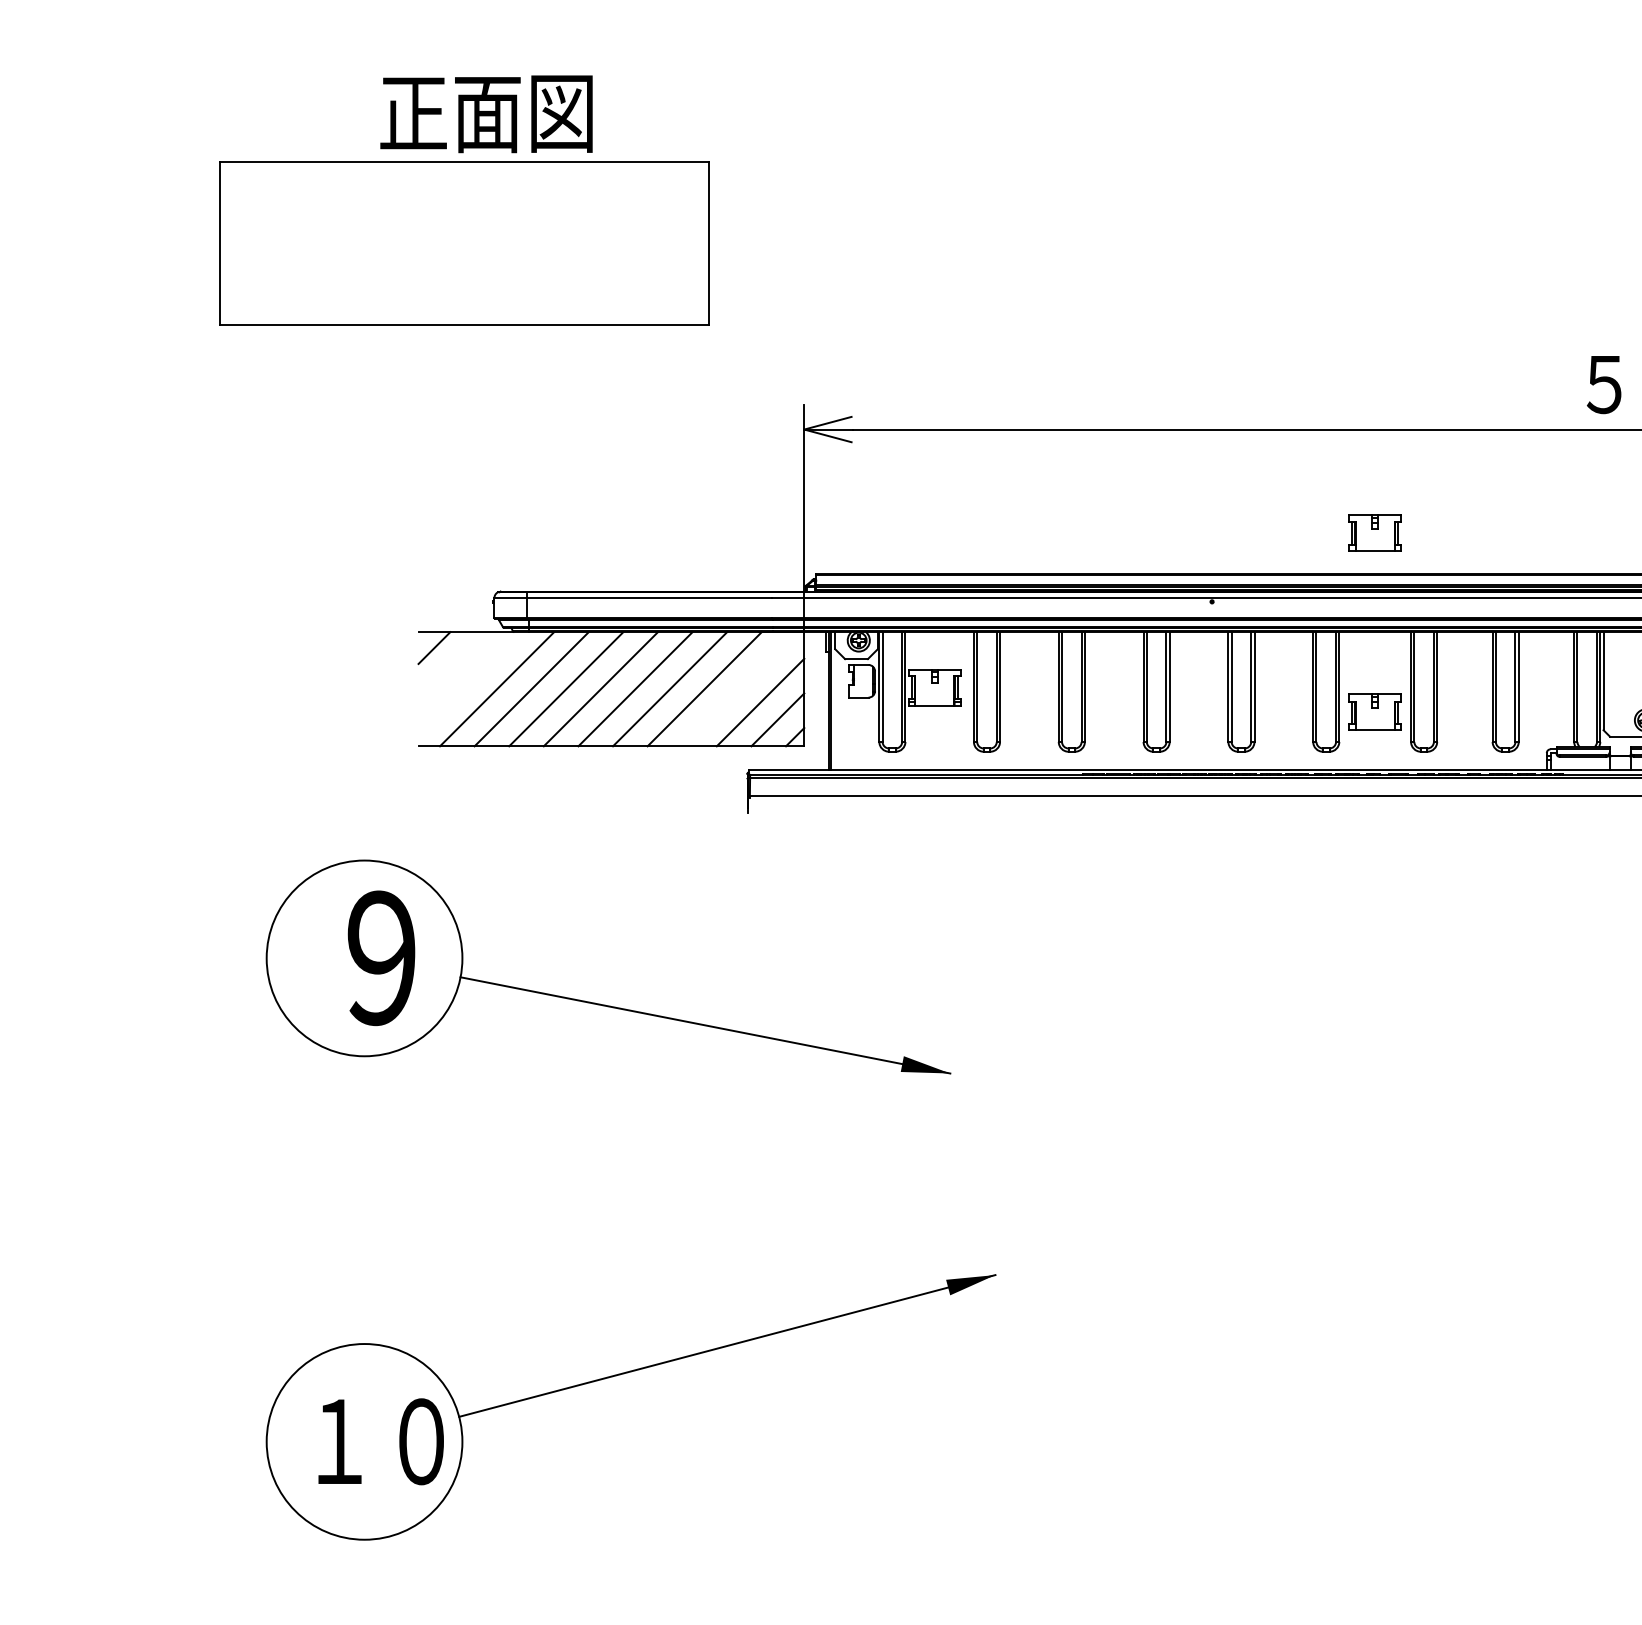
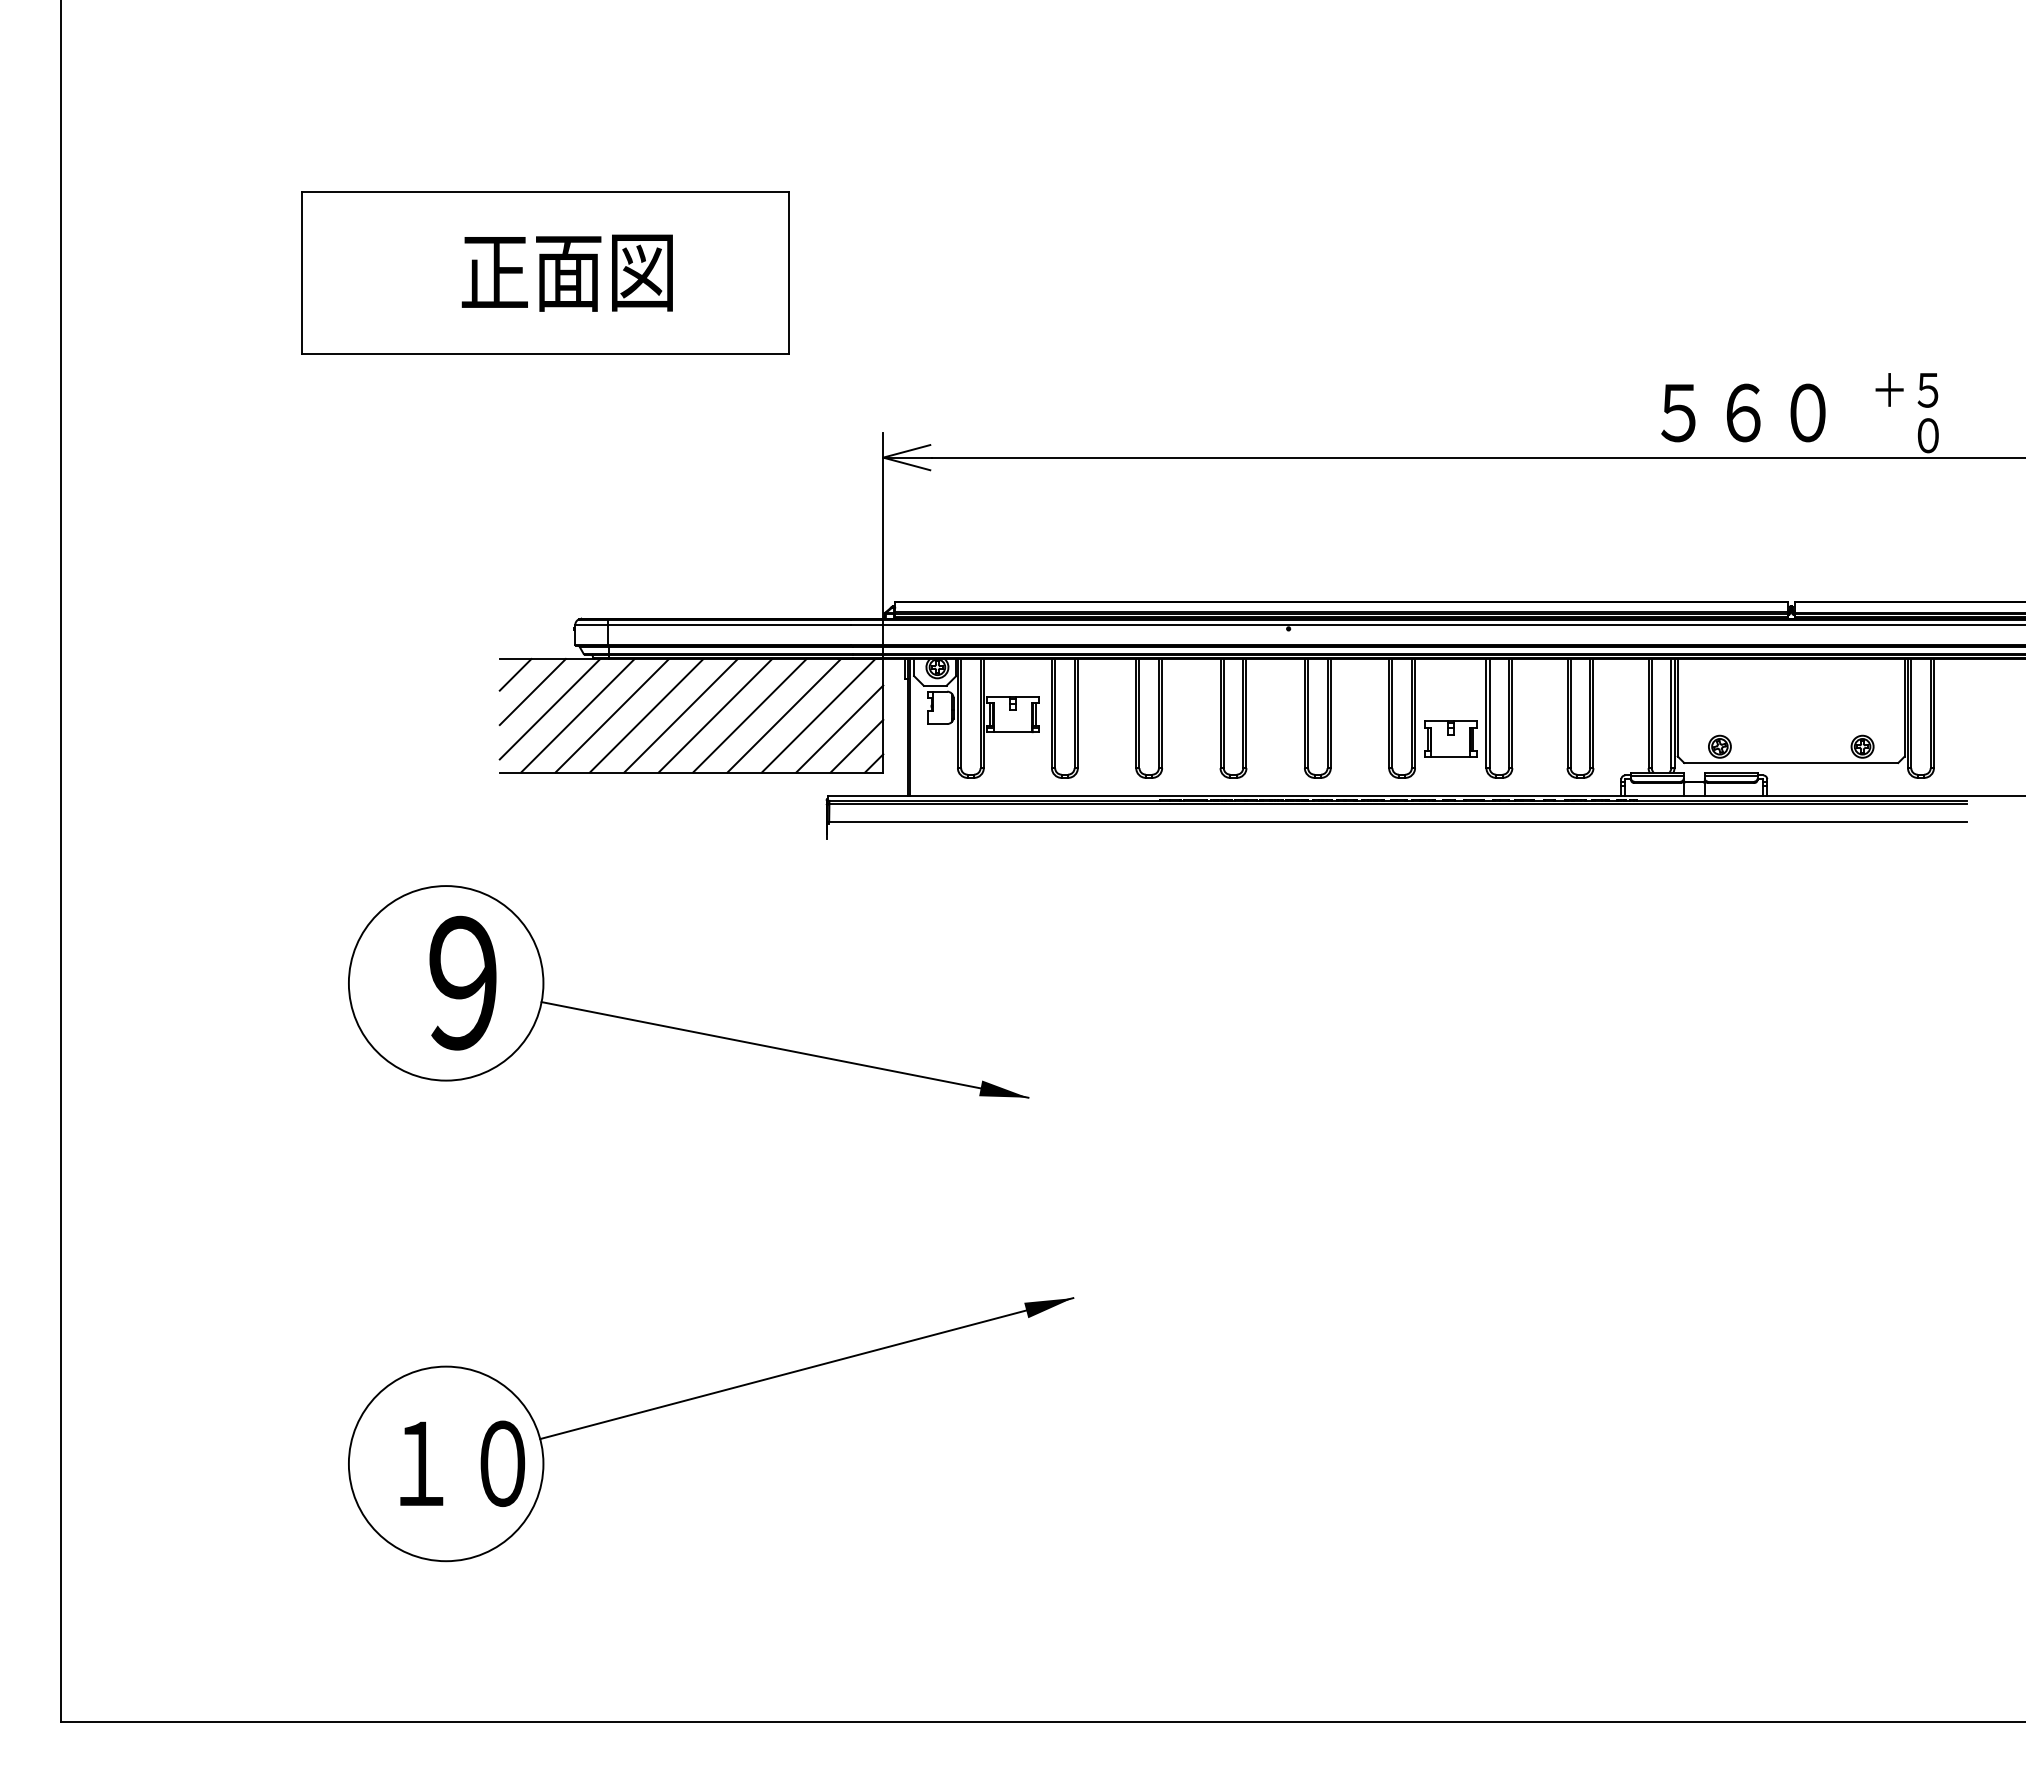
text: (485, 113) -> (566, 272), moved
part: (1374, 533) -> (1450, 560), removed
line: (451, 665) -> (532, 692), added
line: (468, 682) -> (549, 709), added
line: (739, 688) -> (818, 715), added

